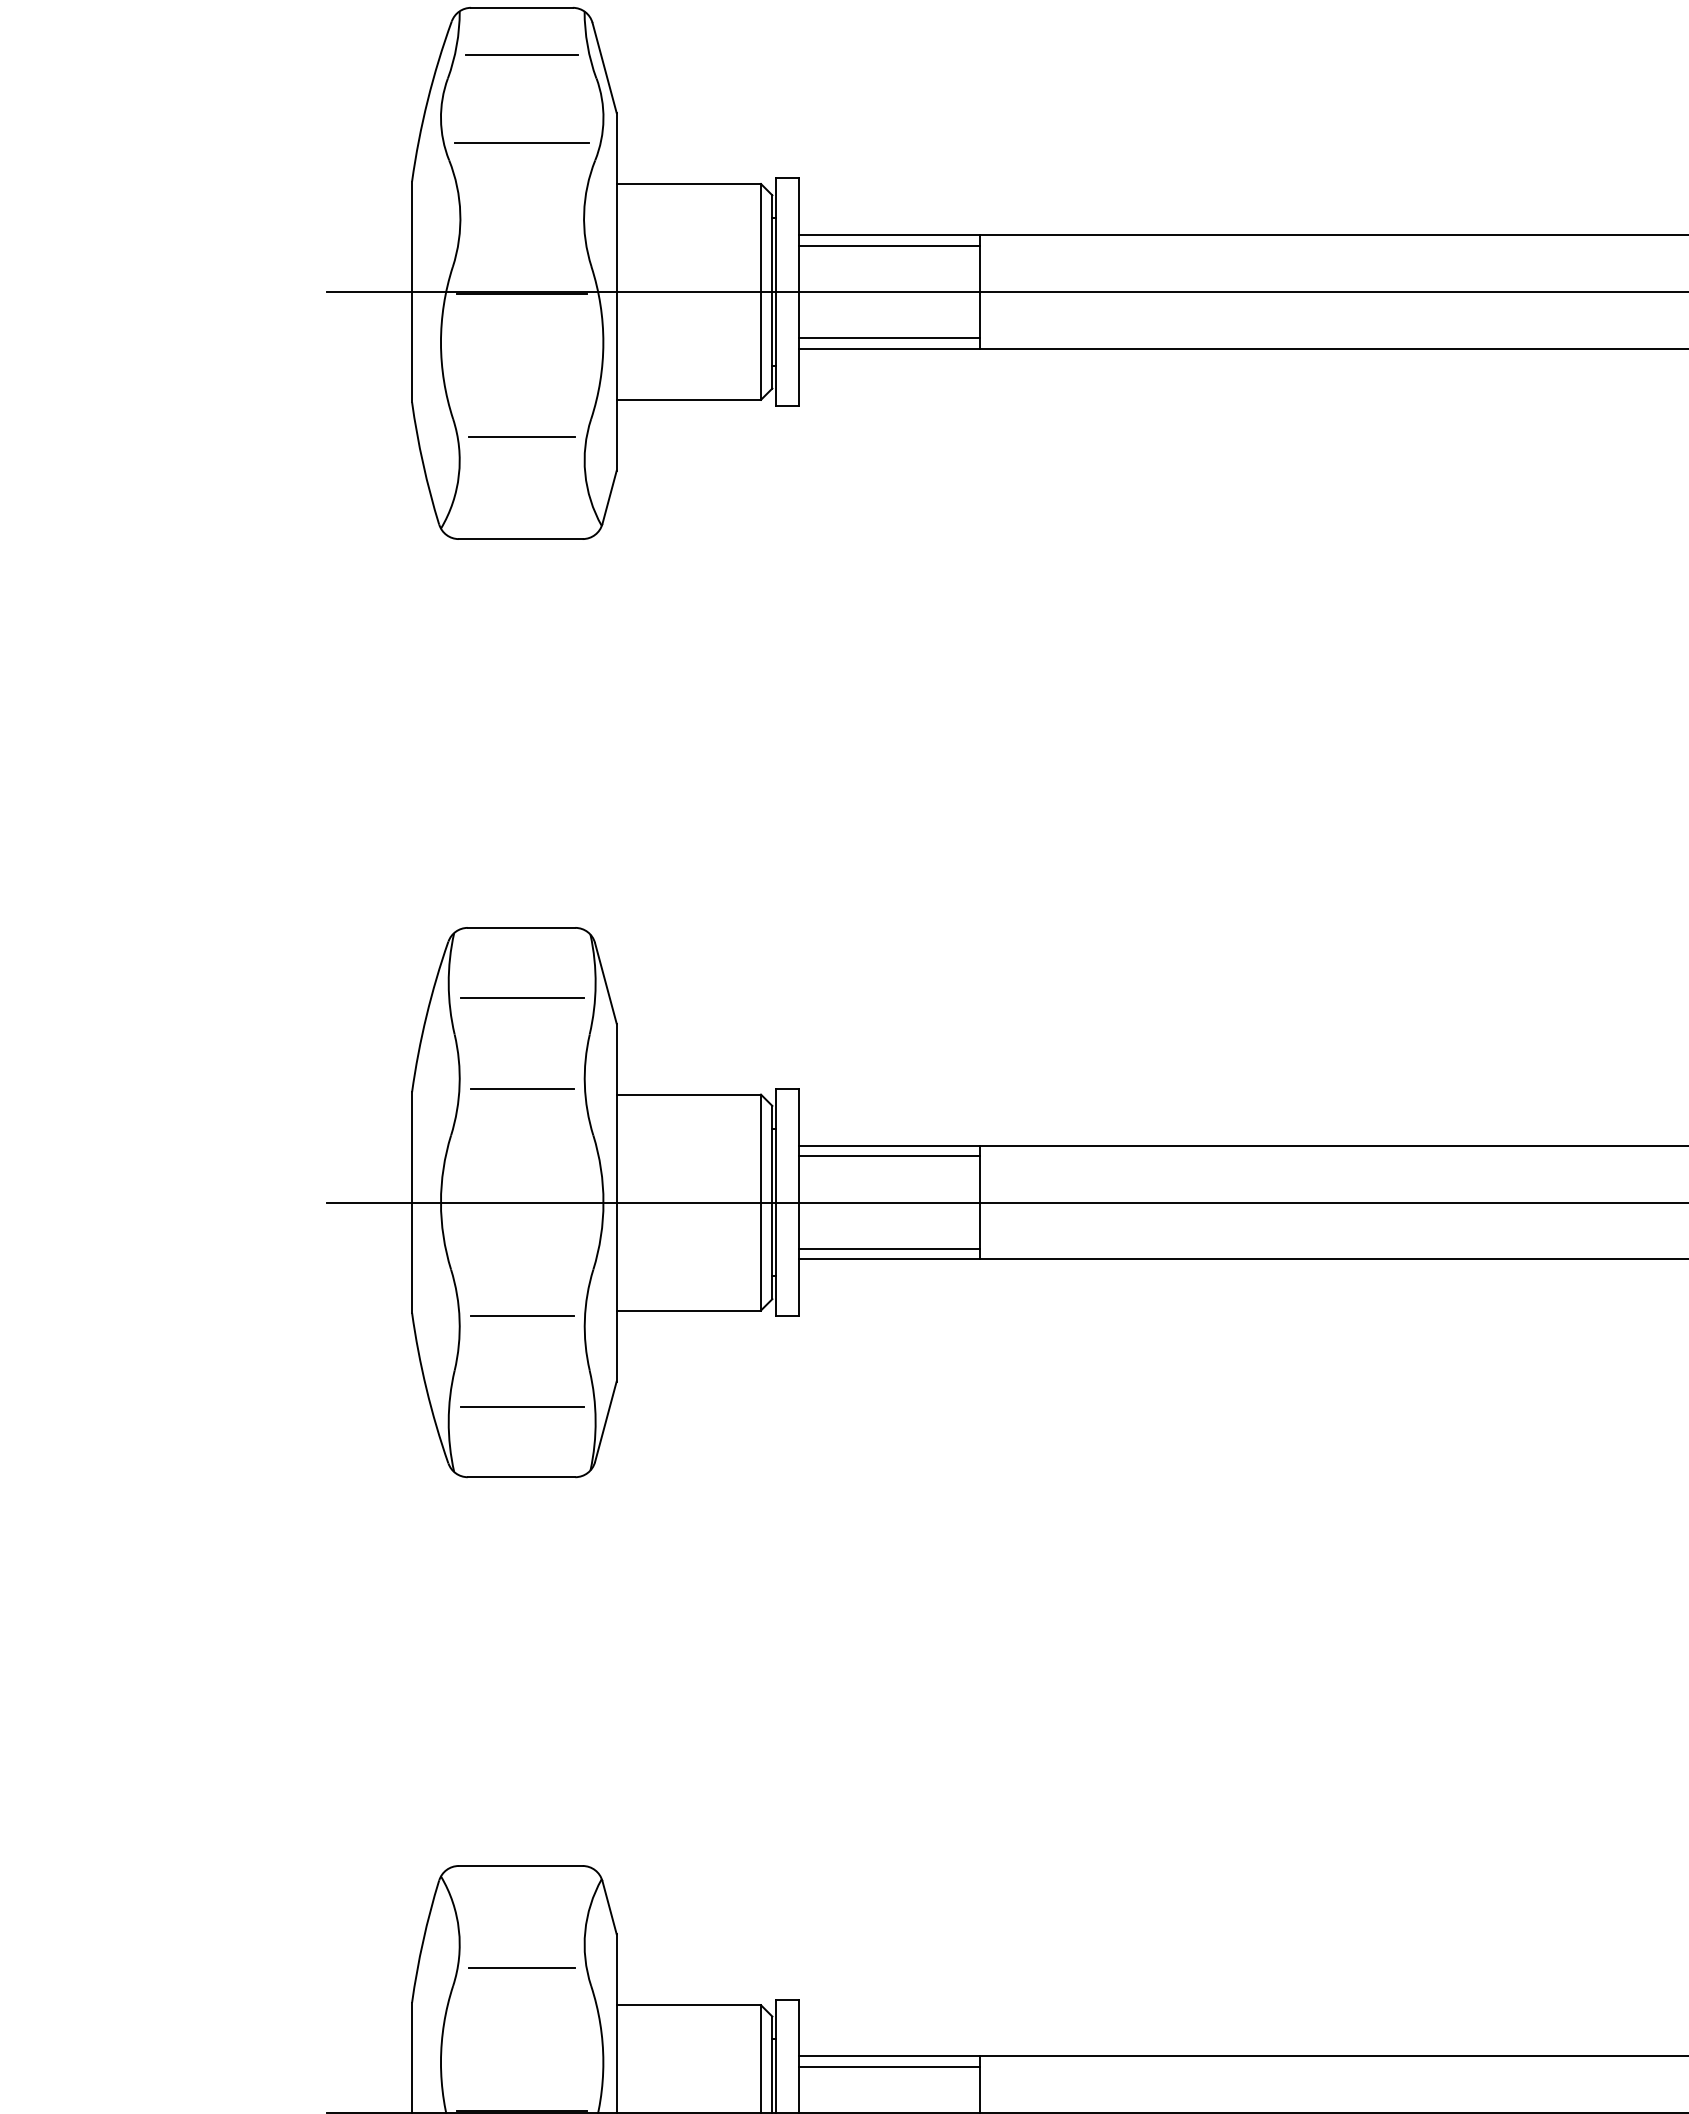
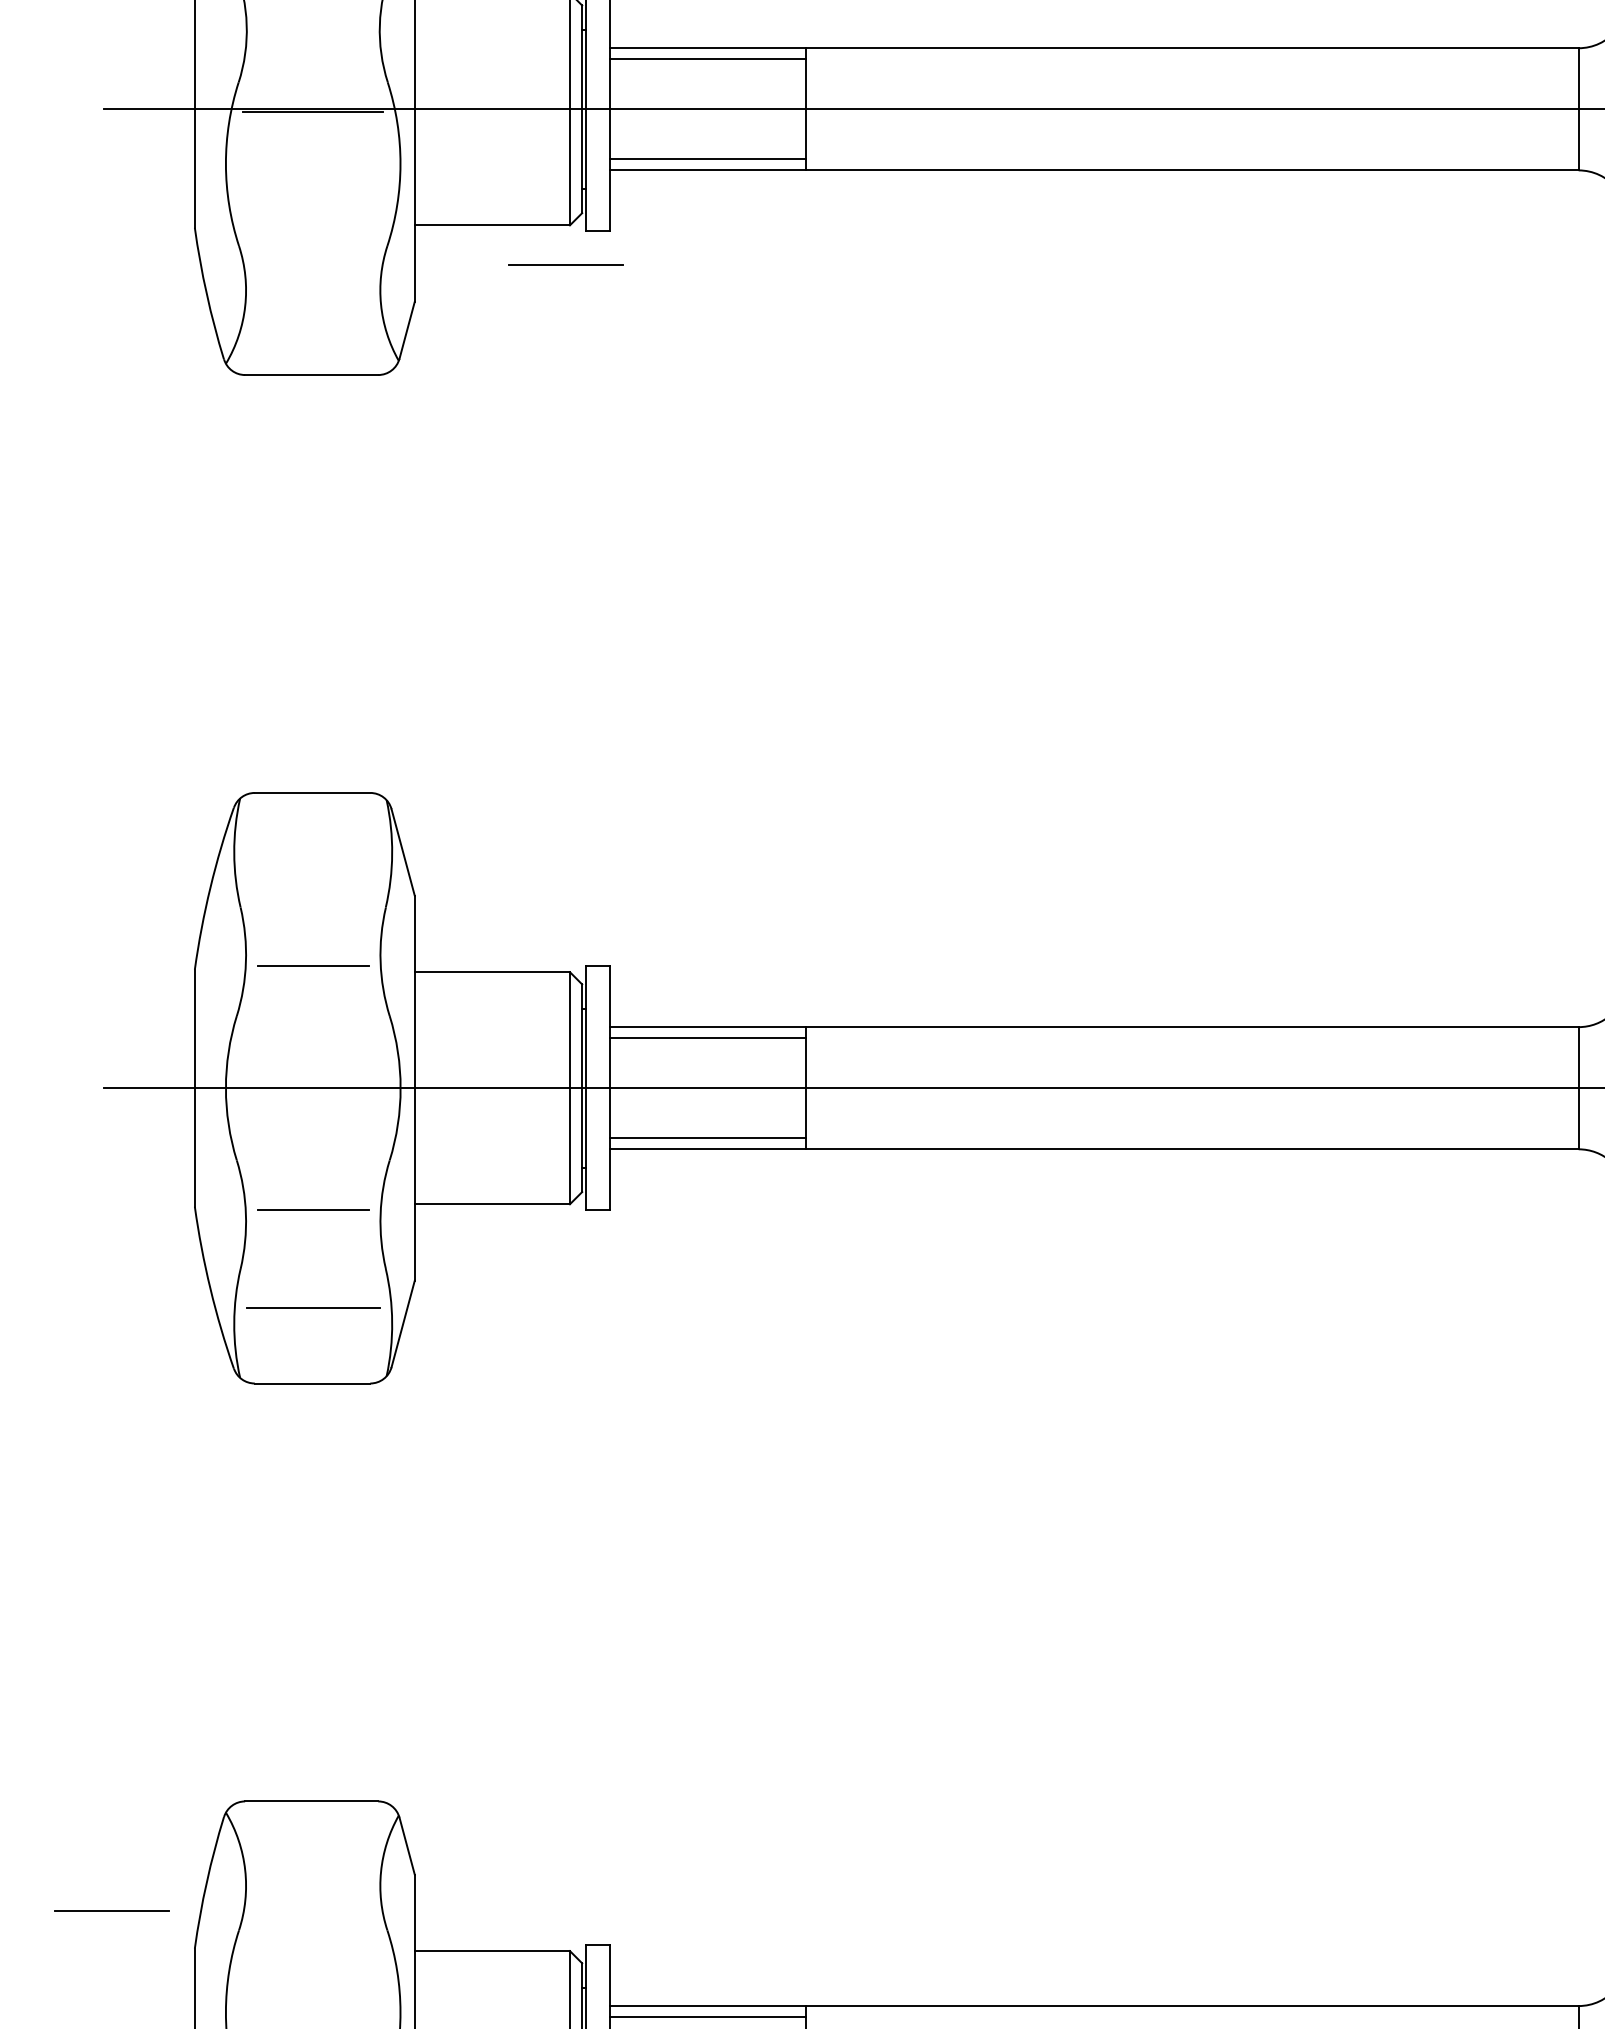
line: (521, 436) -> (565, 264), moved
line: (522, 997) -> (313, 867), removed
line: (521, 1967) -> (111, 1910), moved

